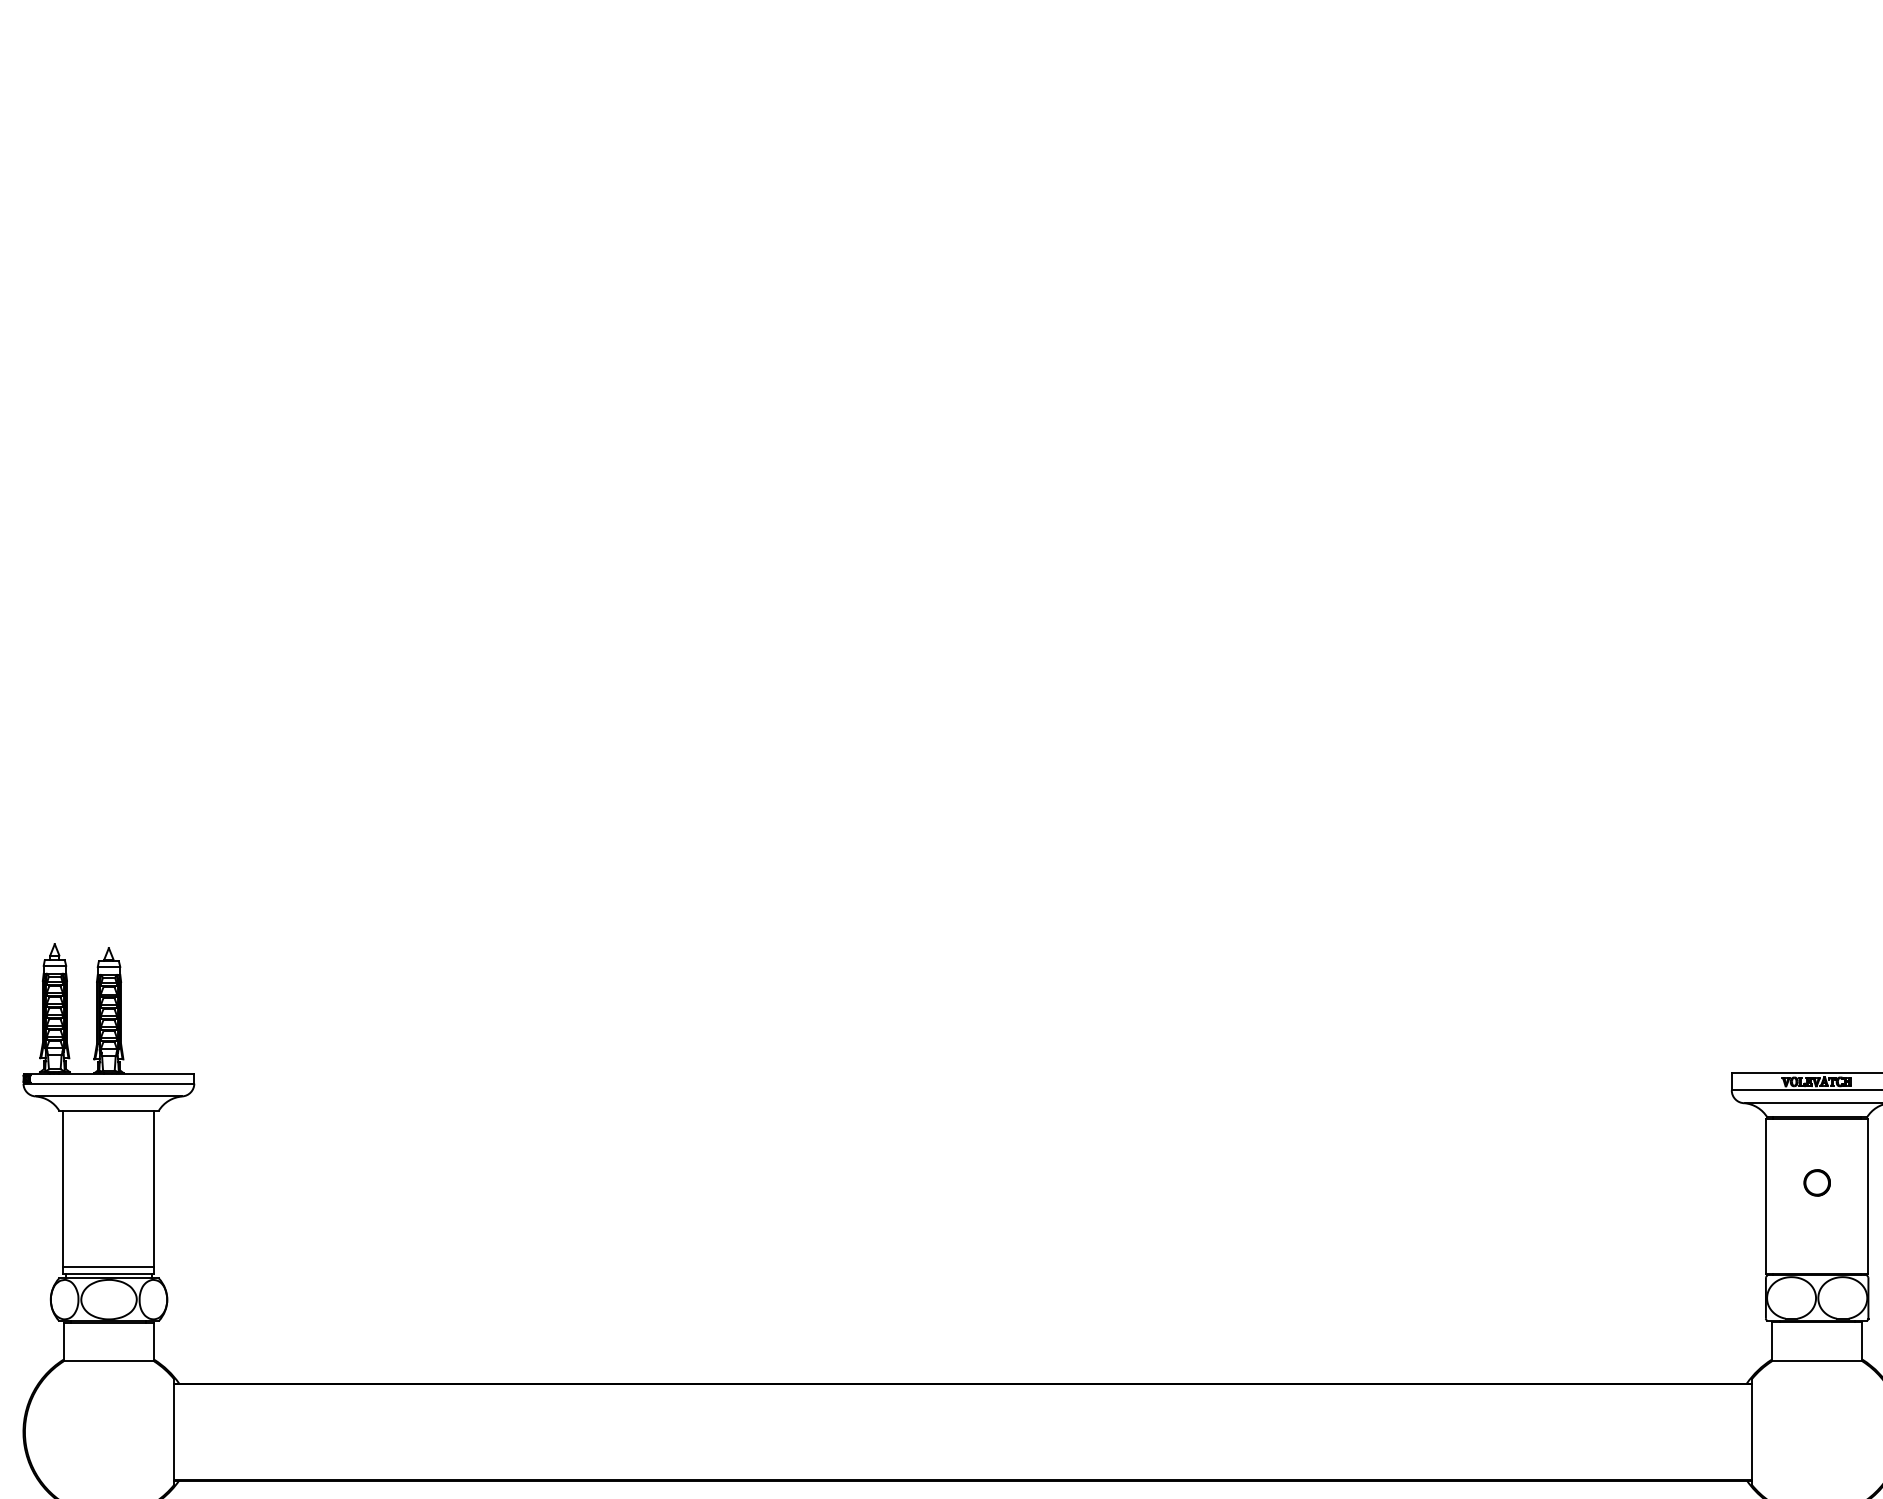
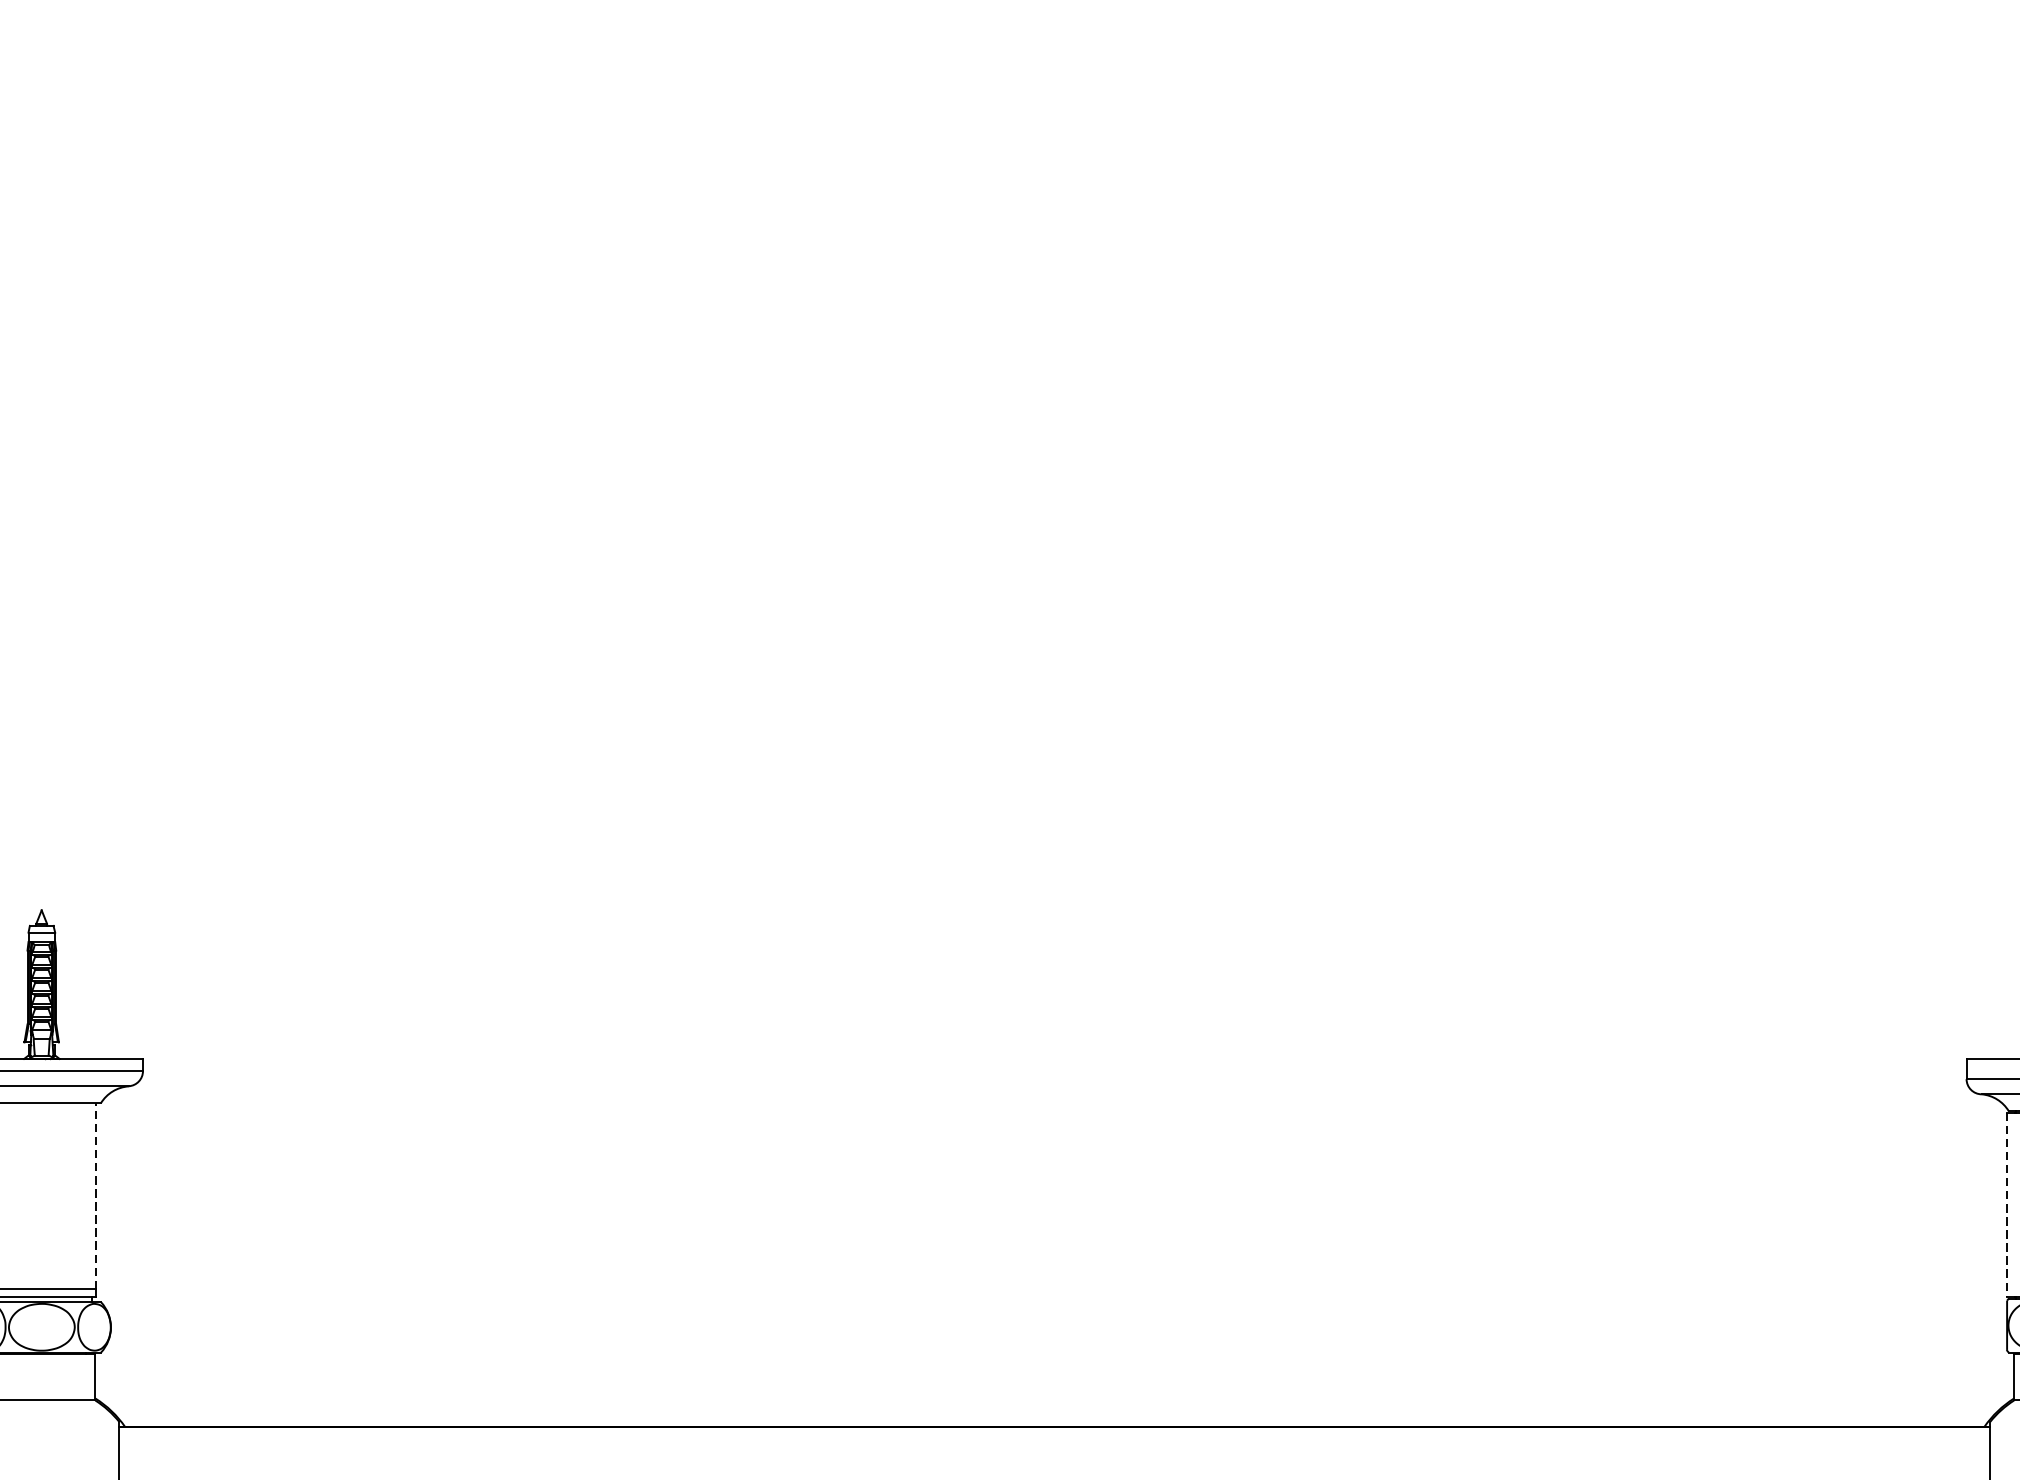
line: (154, 1188) -> (95, 1195), solid -> dashed
line: (1765, 1196) -> (2006, 1204), solid -> dashed

